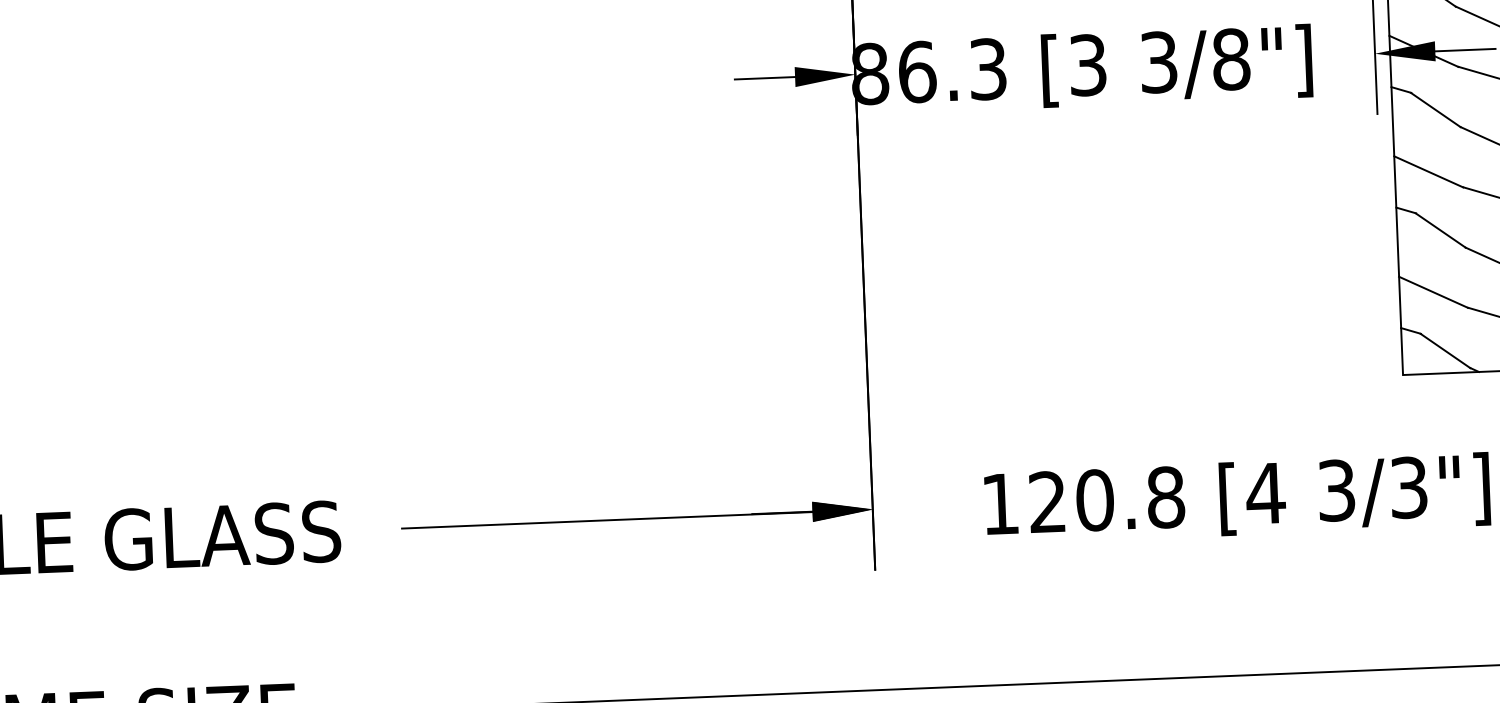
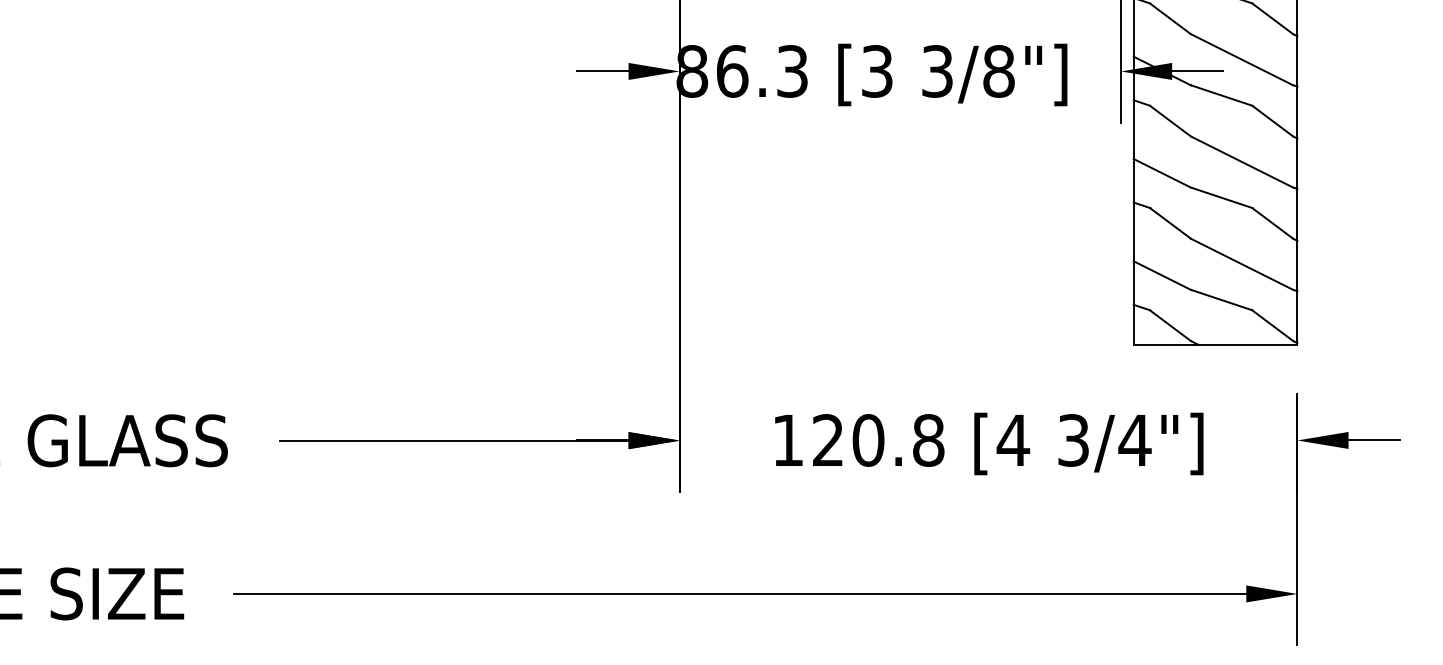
text: (1408, 487) -> (1134, 440), 3/3"] -> 3/4"]

